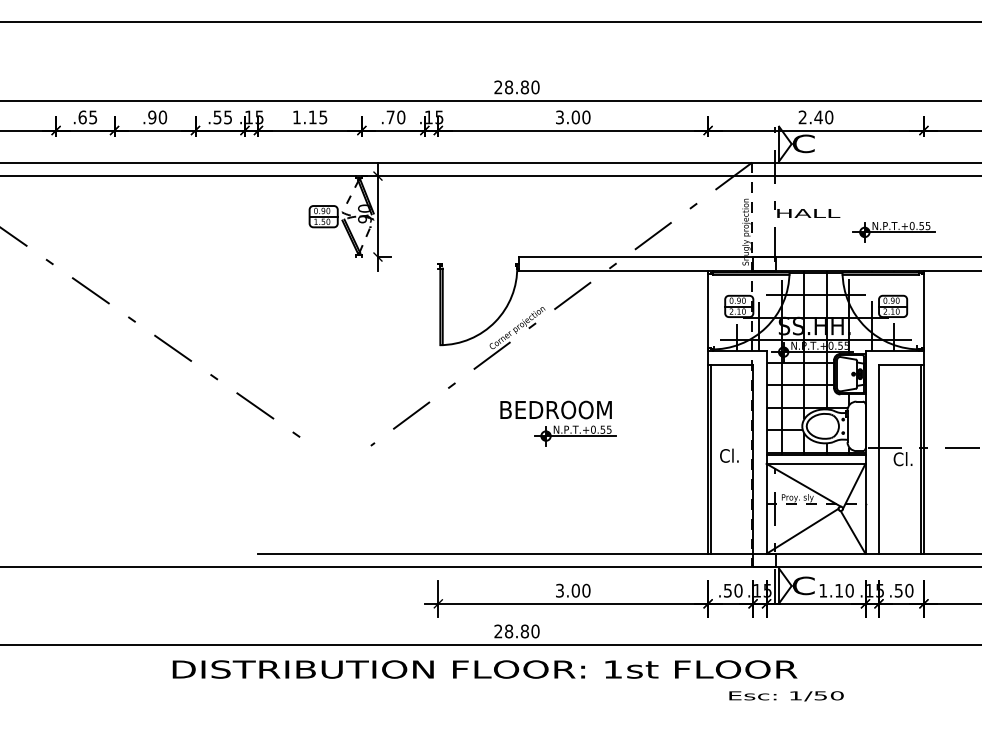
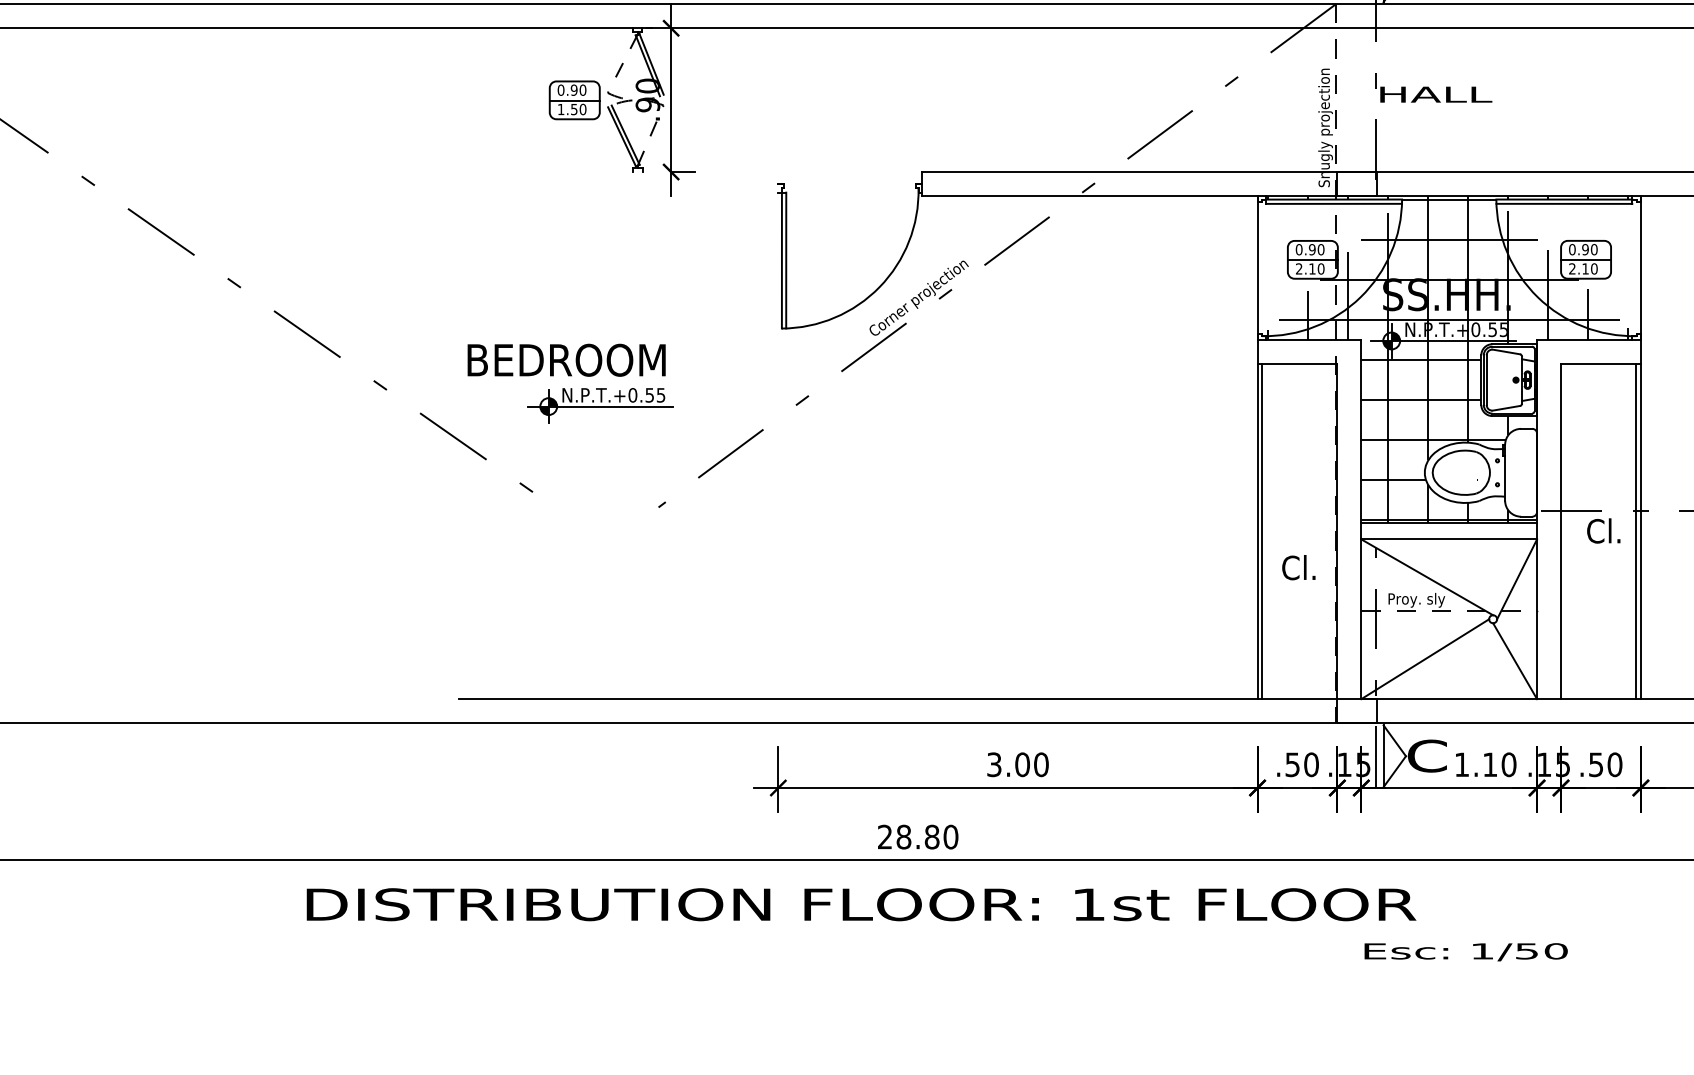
part: (893, 232) -> (1586, 128), removed
part: (558, 423) -> (570, 384), moved
text: (729, 455) -> (1299, 567), moved
text: (786, 696) -> (1466, 952), moved

